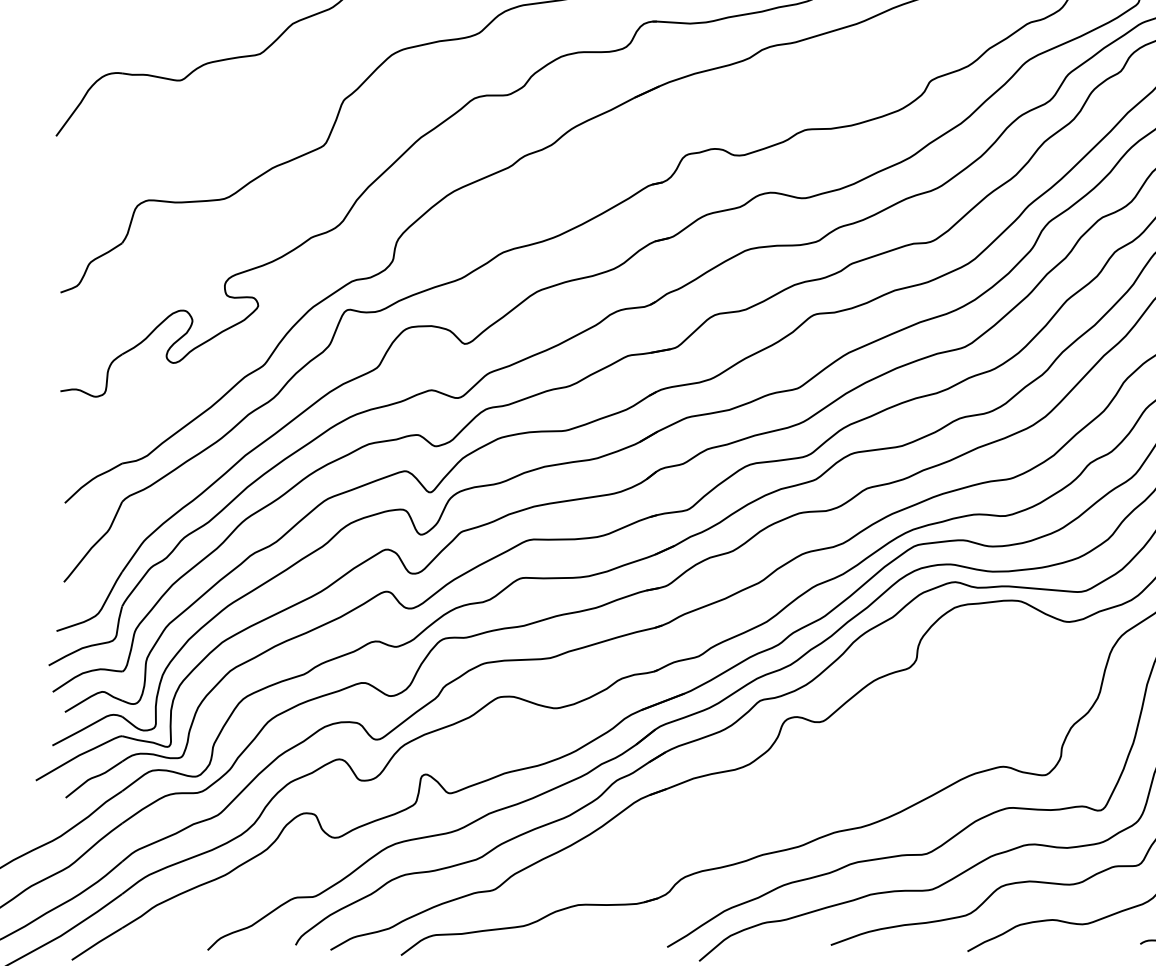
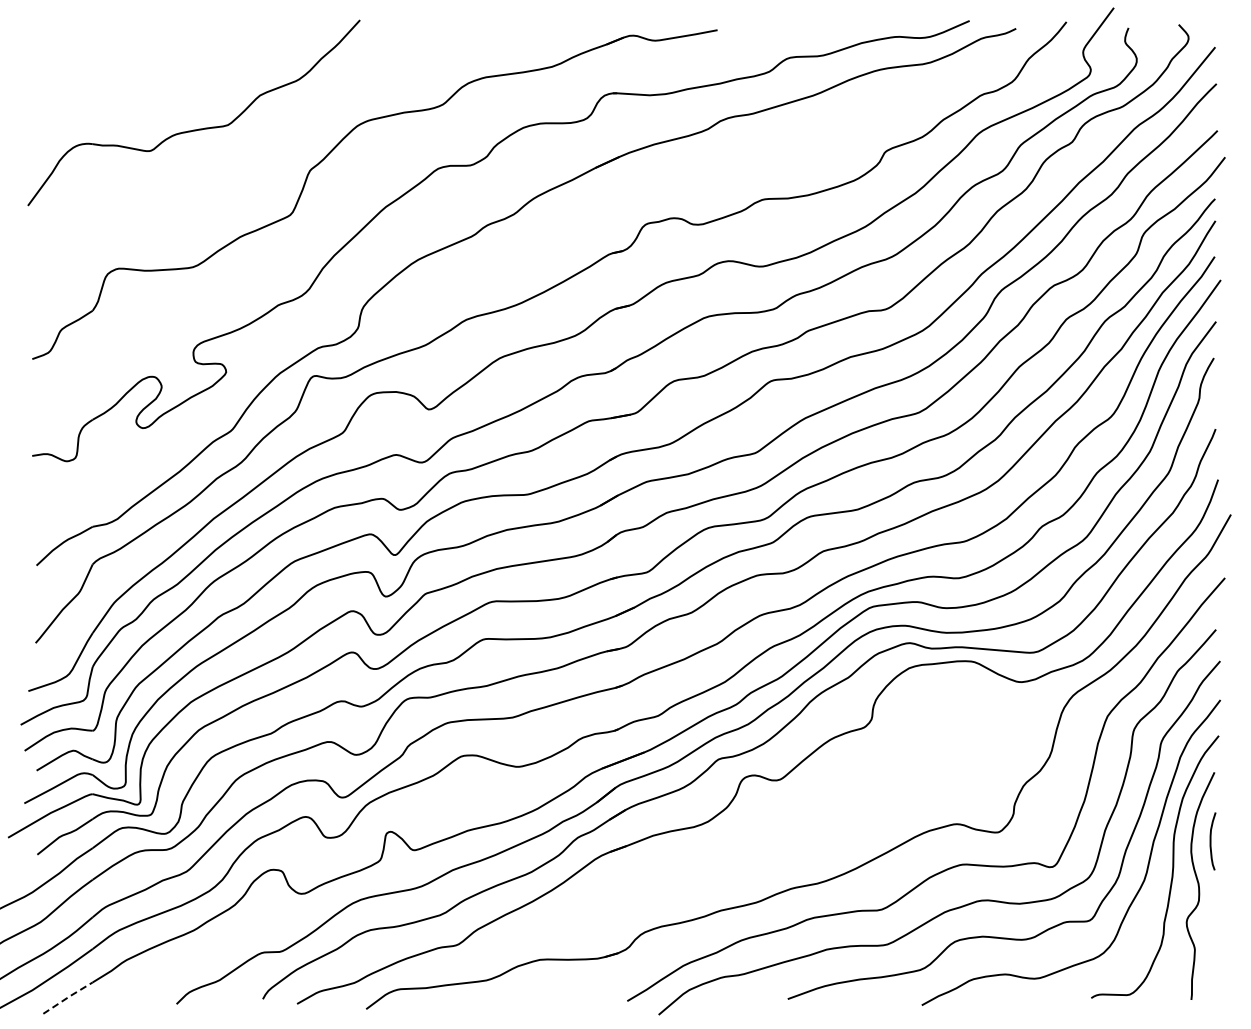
line: (97, 943) -> (68, 997), solid -> dashed

